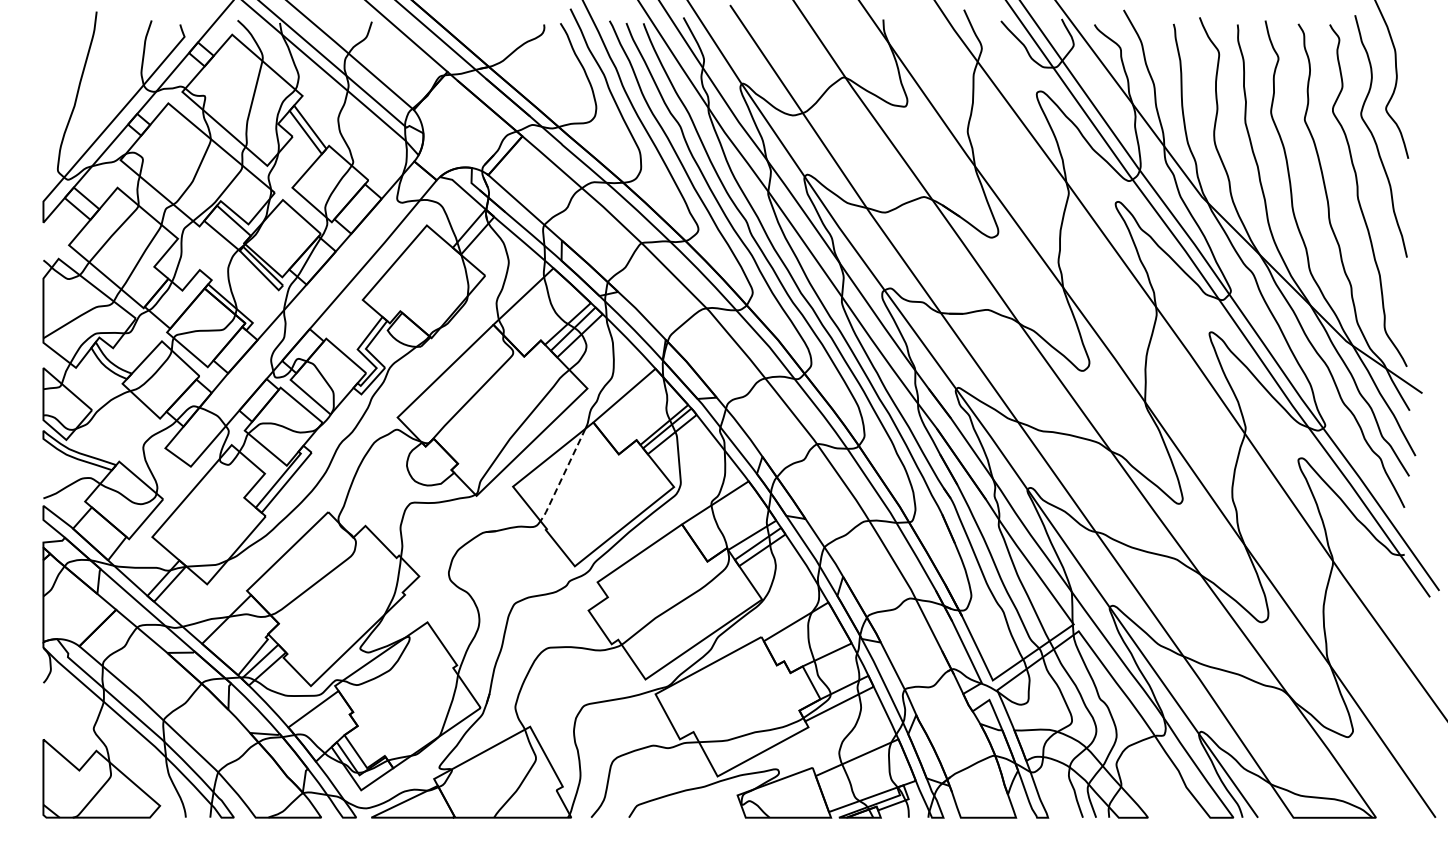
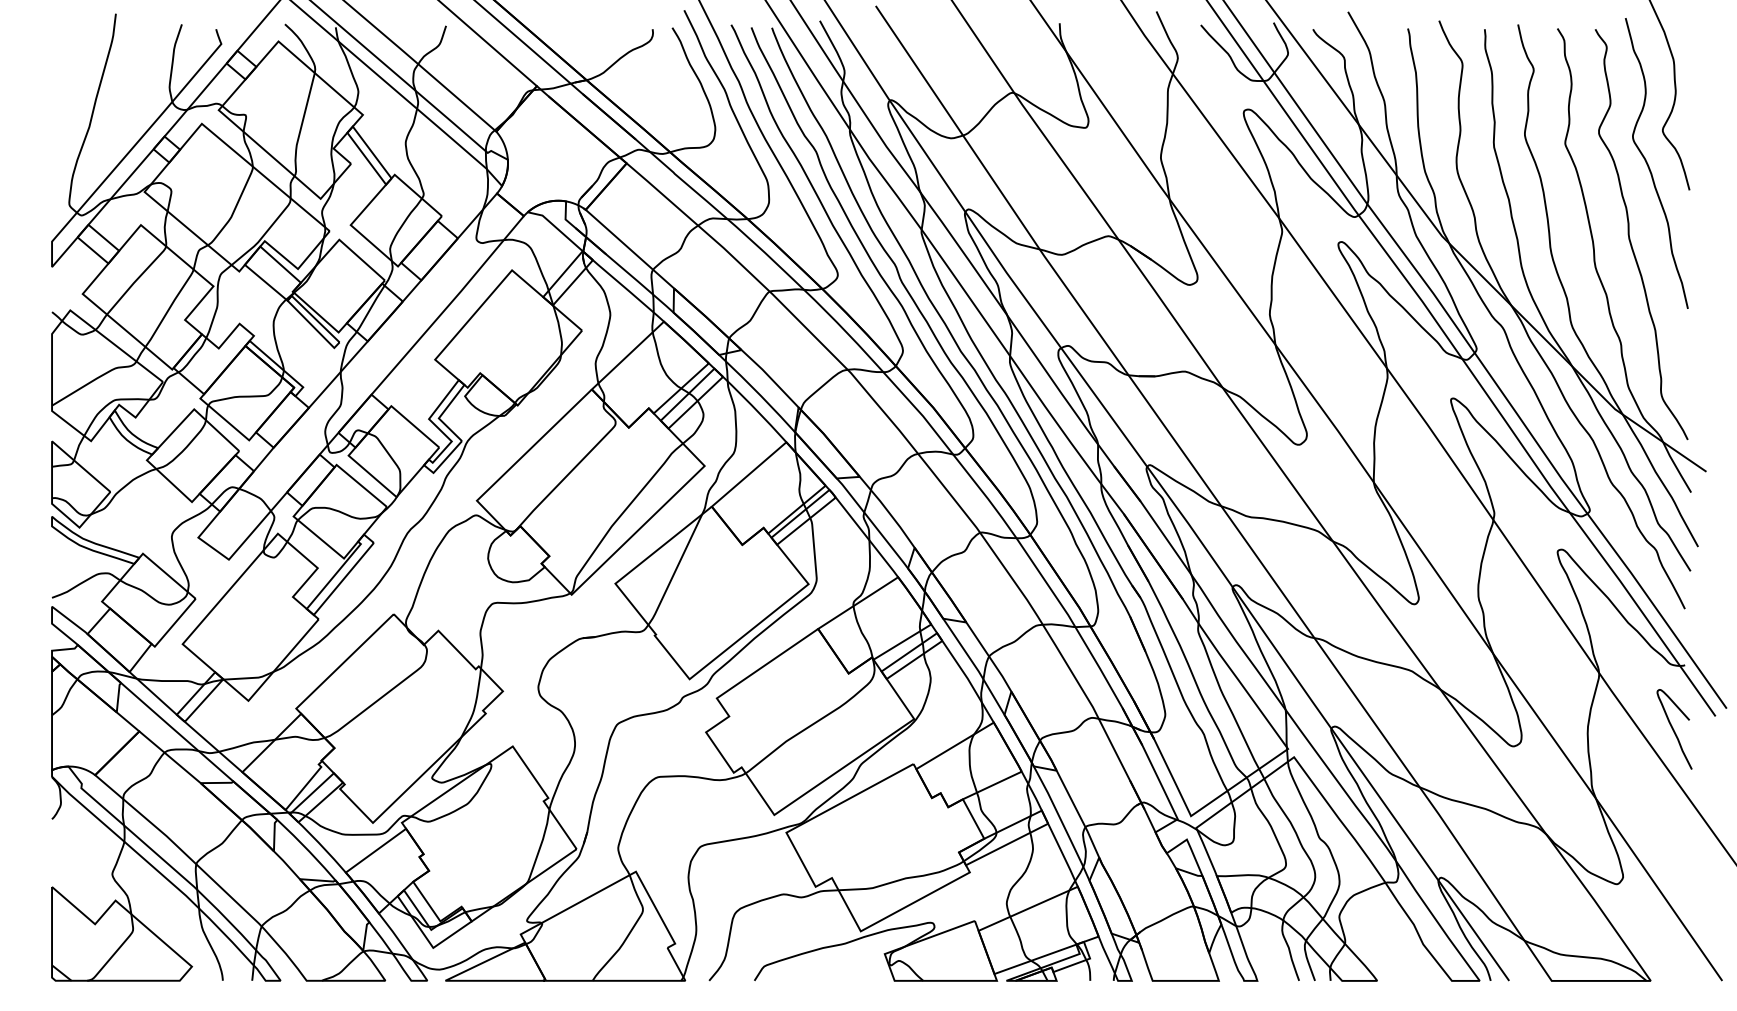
line: (563, 476) -> (675, 571), dashed -> solid
curve: (1395, 607) -> (1674, 728), added

